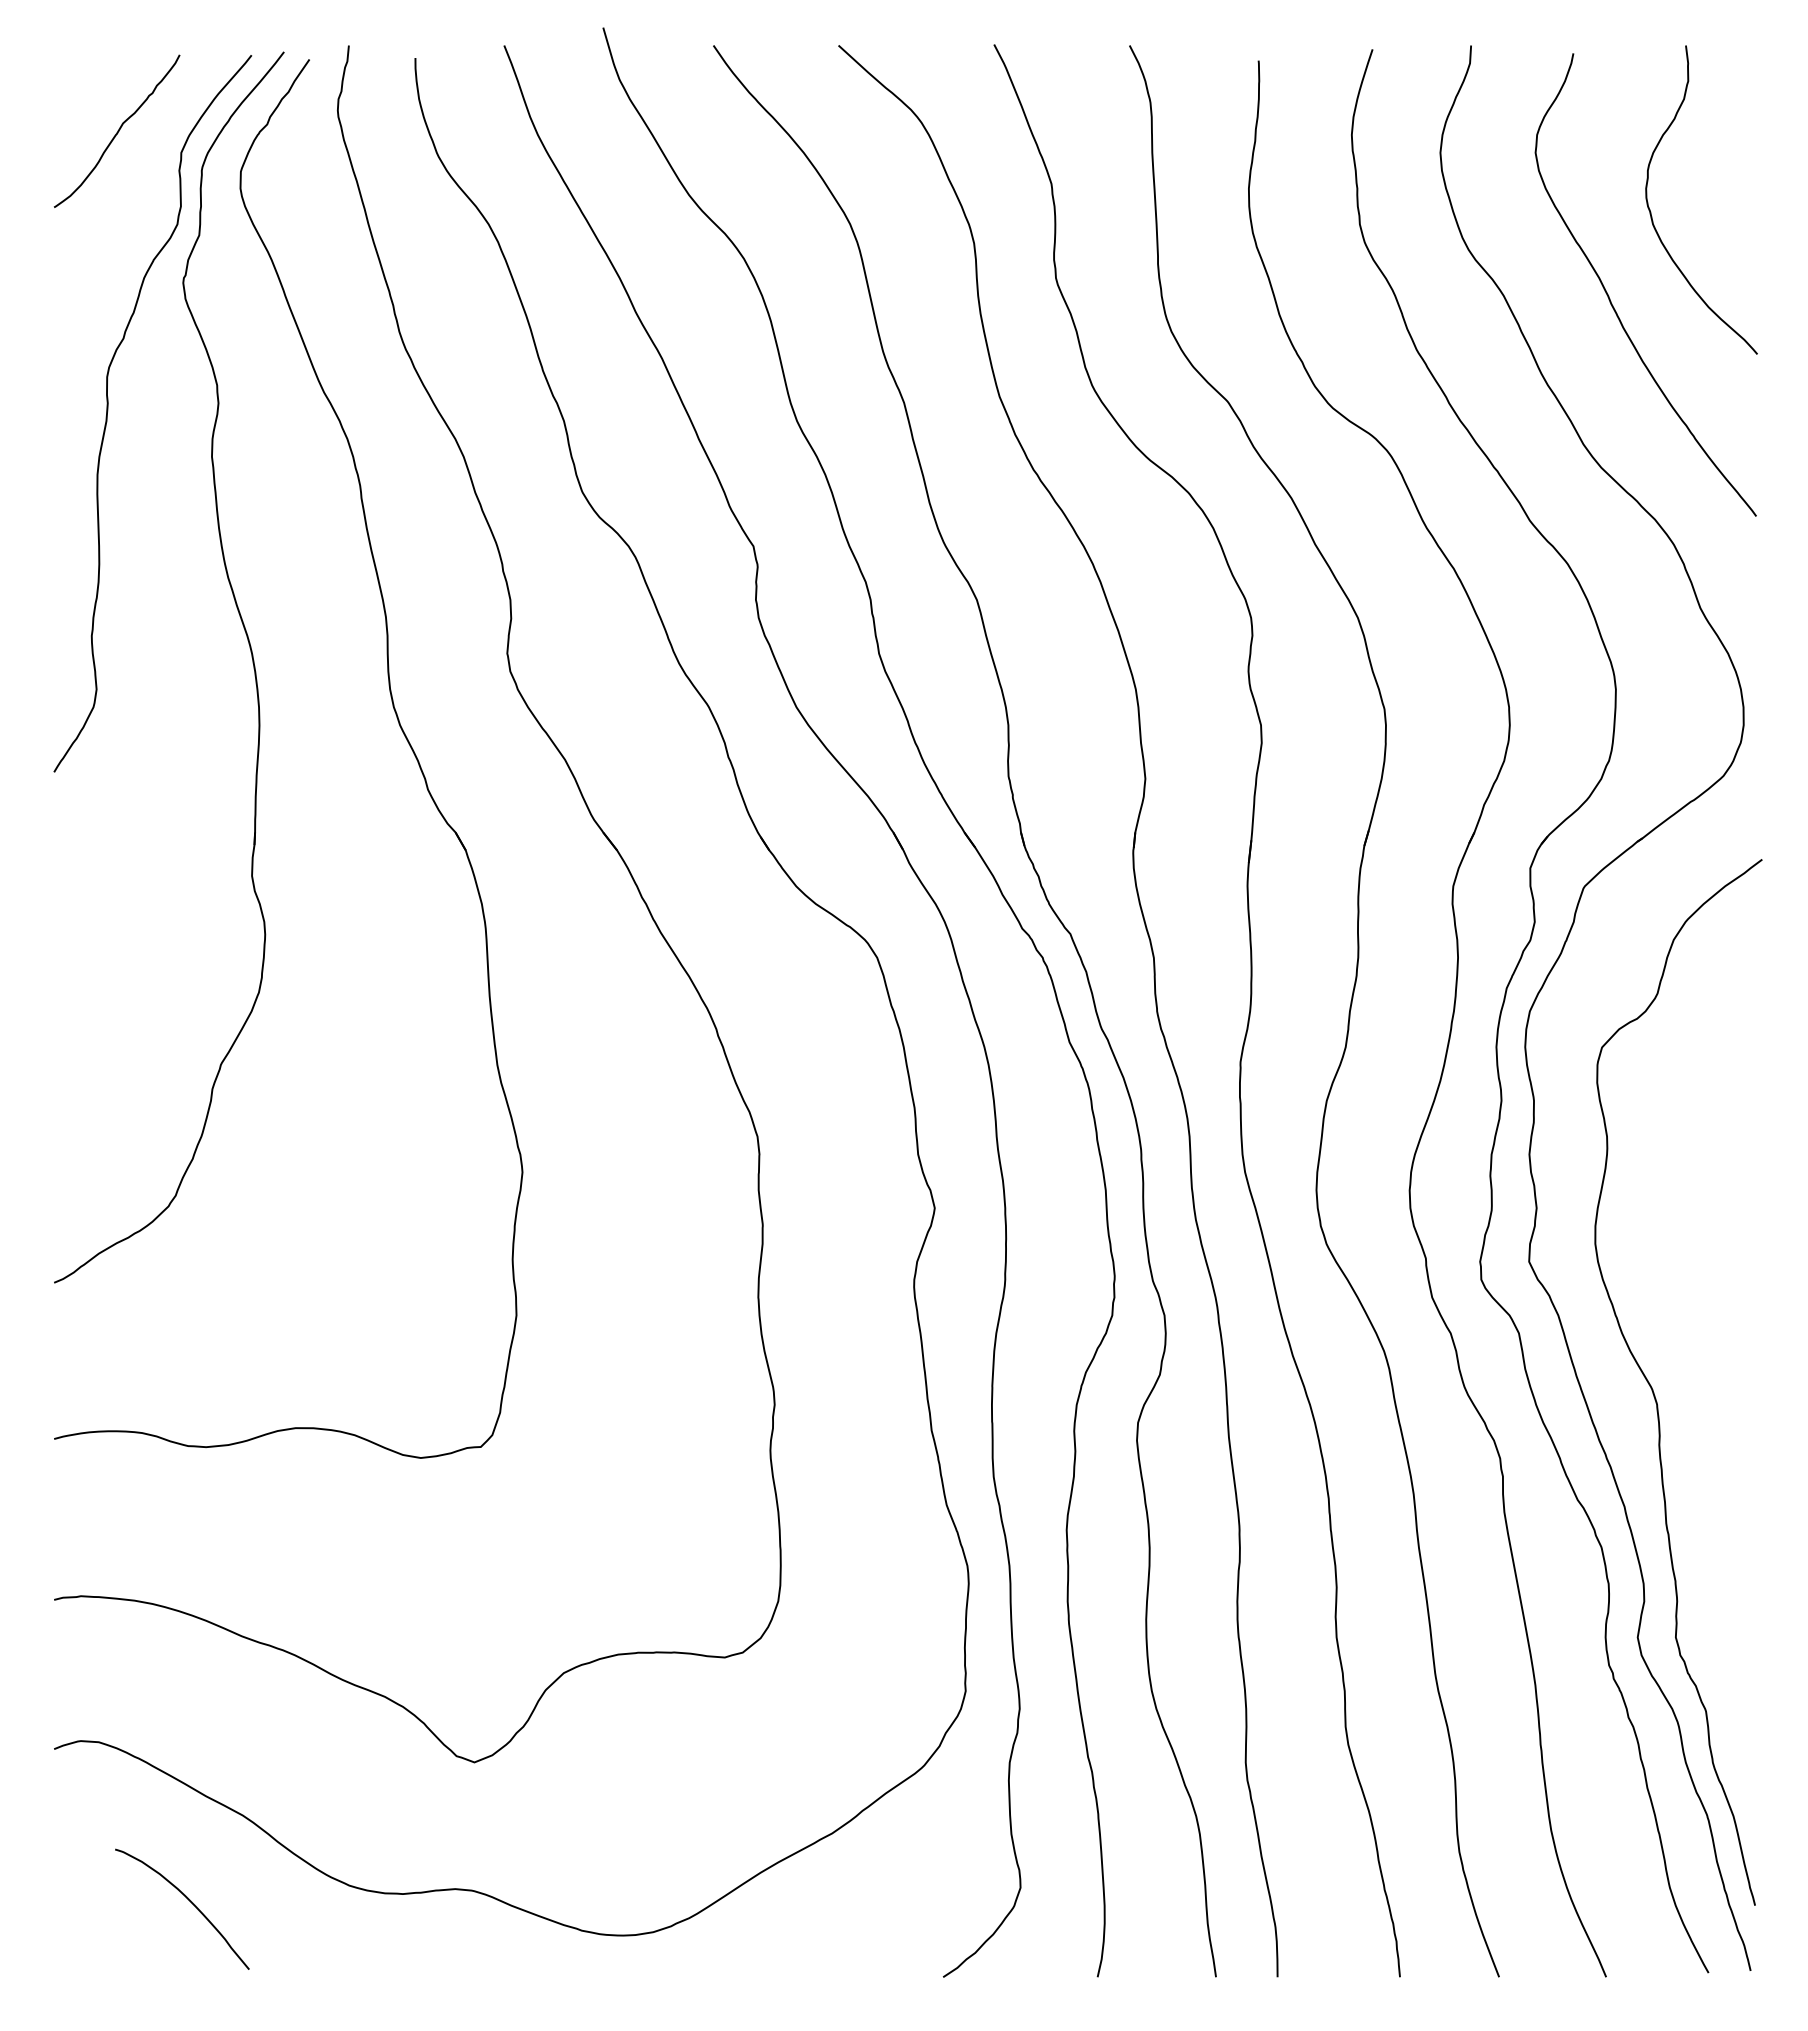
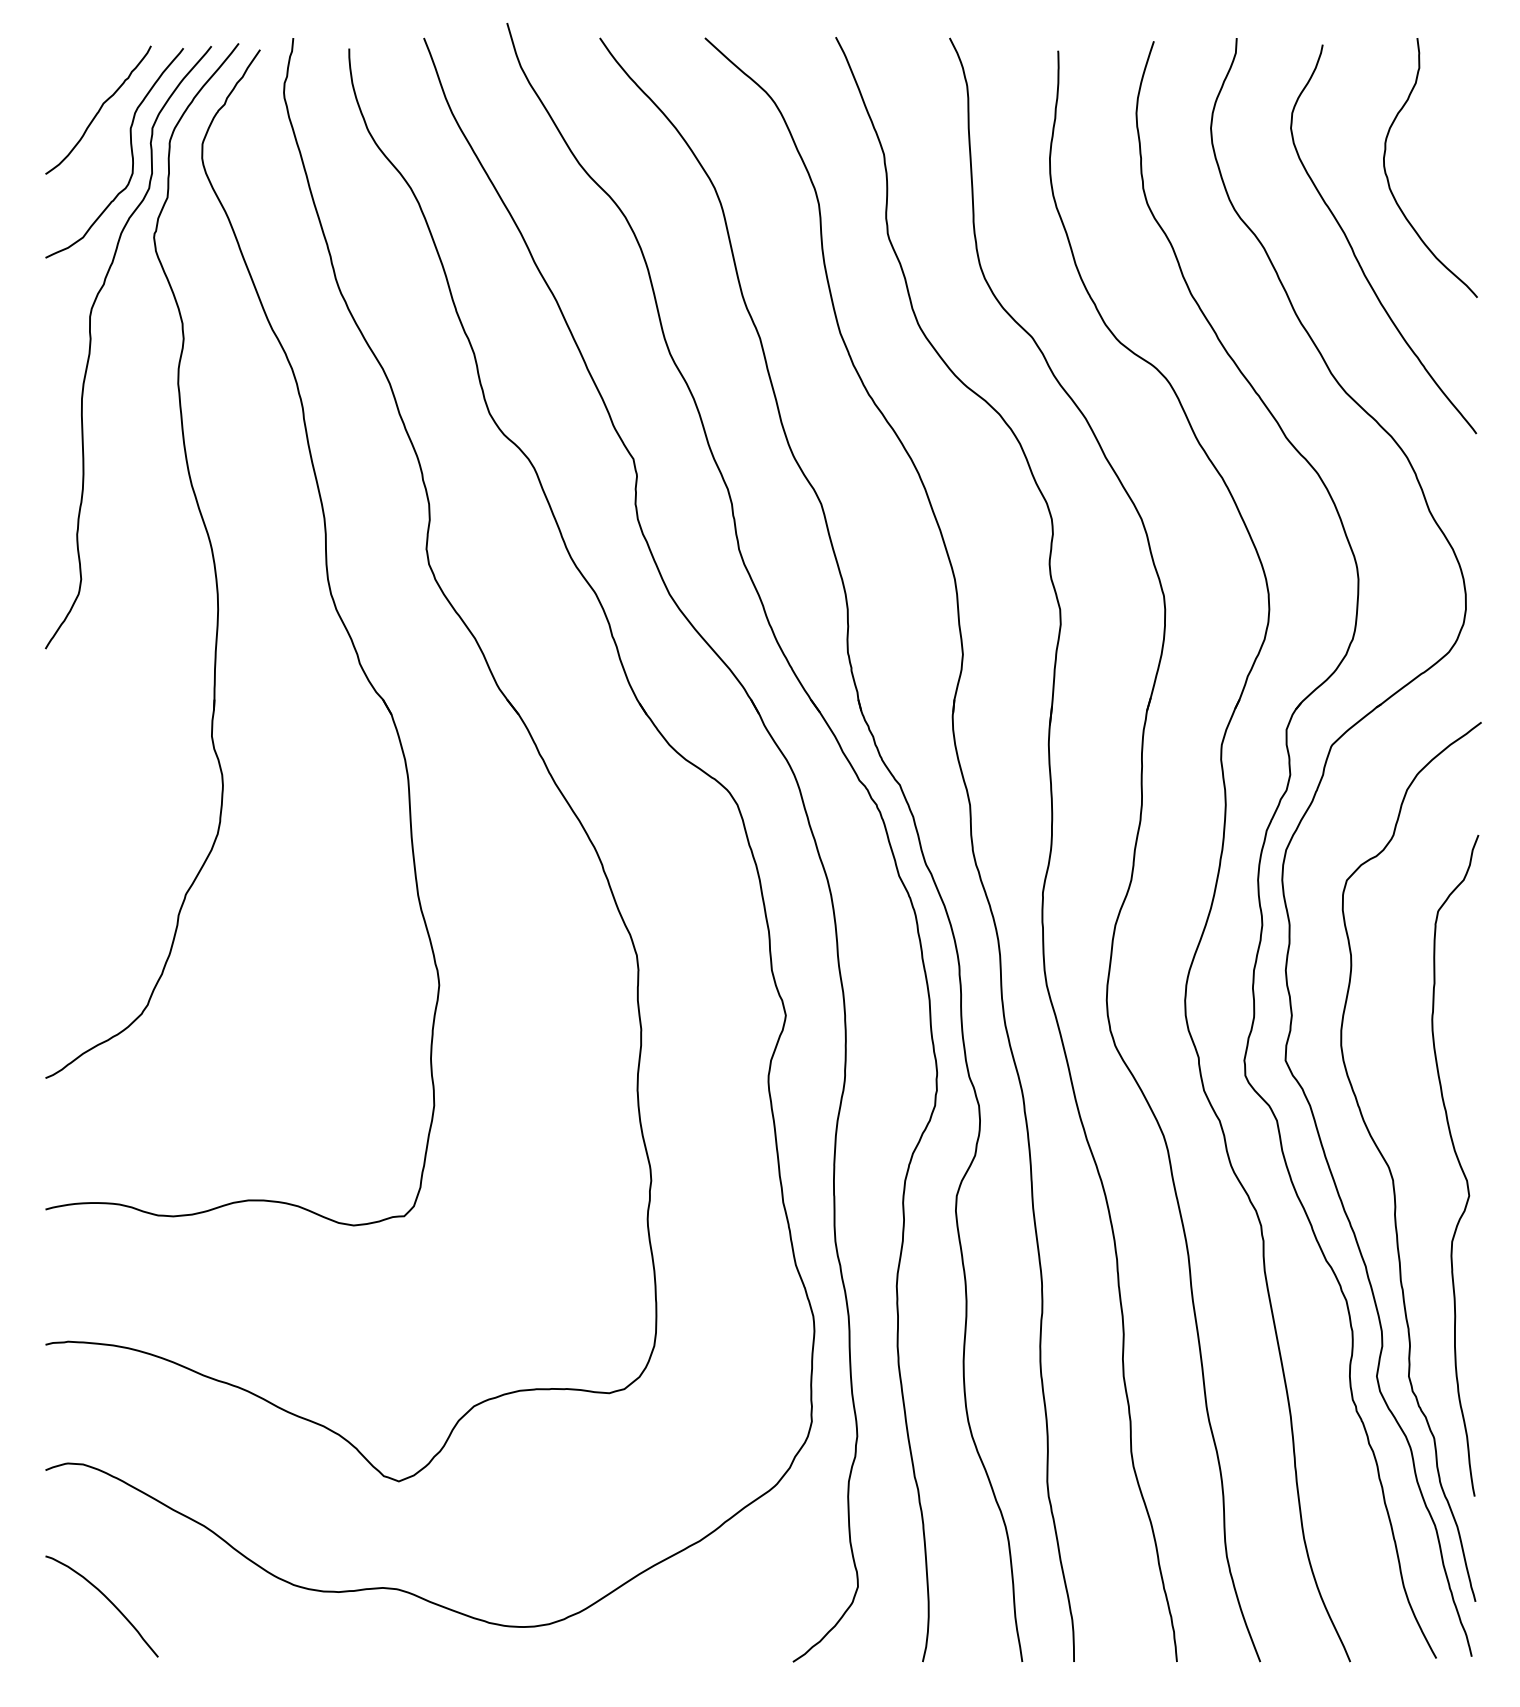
curve: (155, 177) -> (130, 148), added
curve: (1735, 1385) -> (1459, 1164), added
curve: (189, 1901) -> (108, 1600), moved

